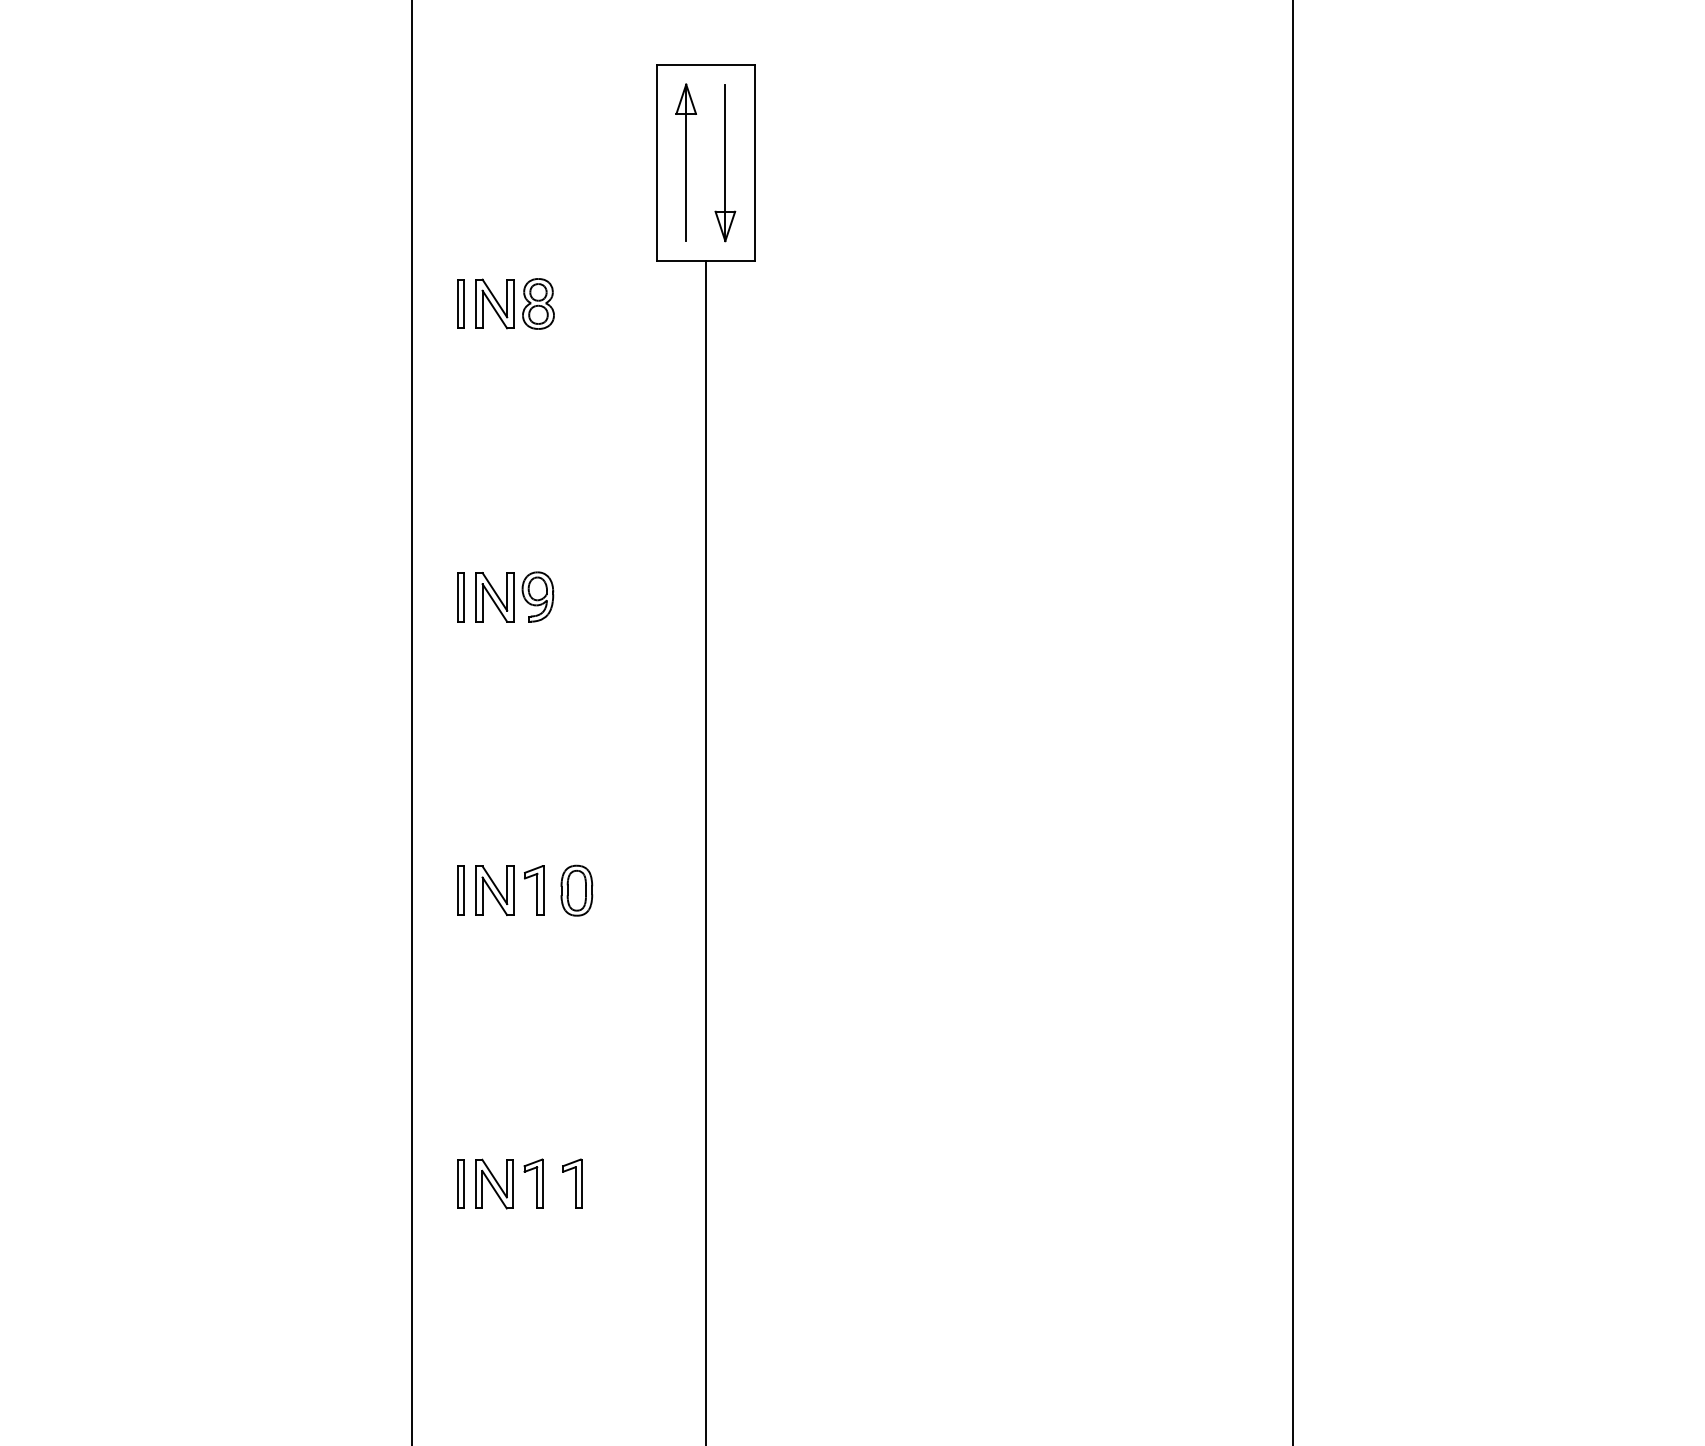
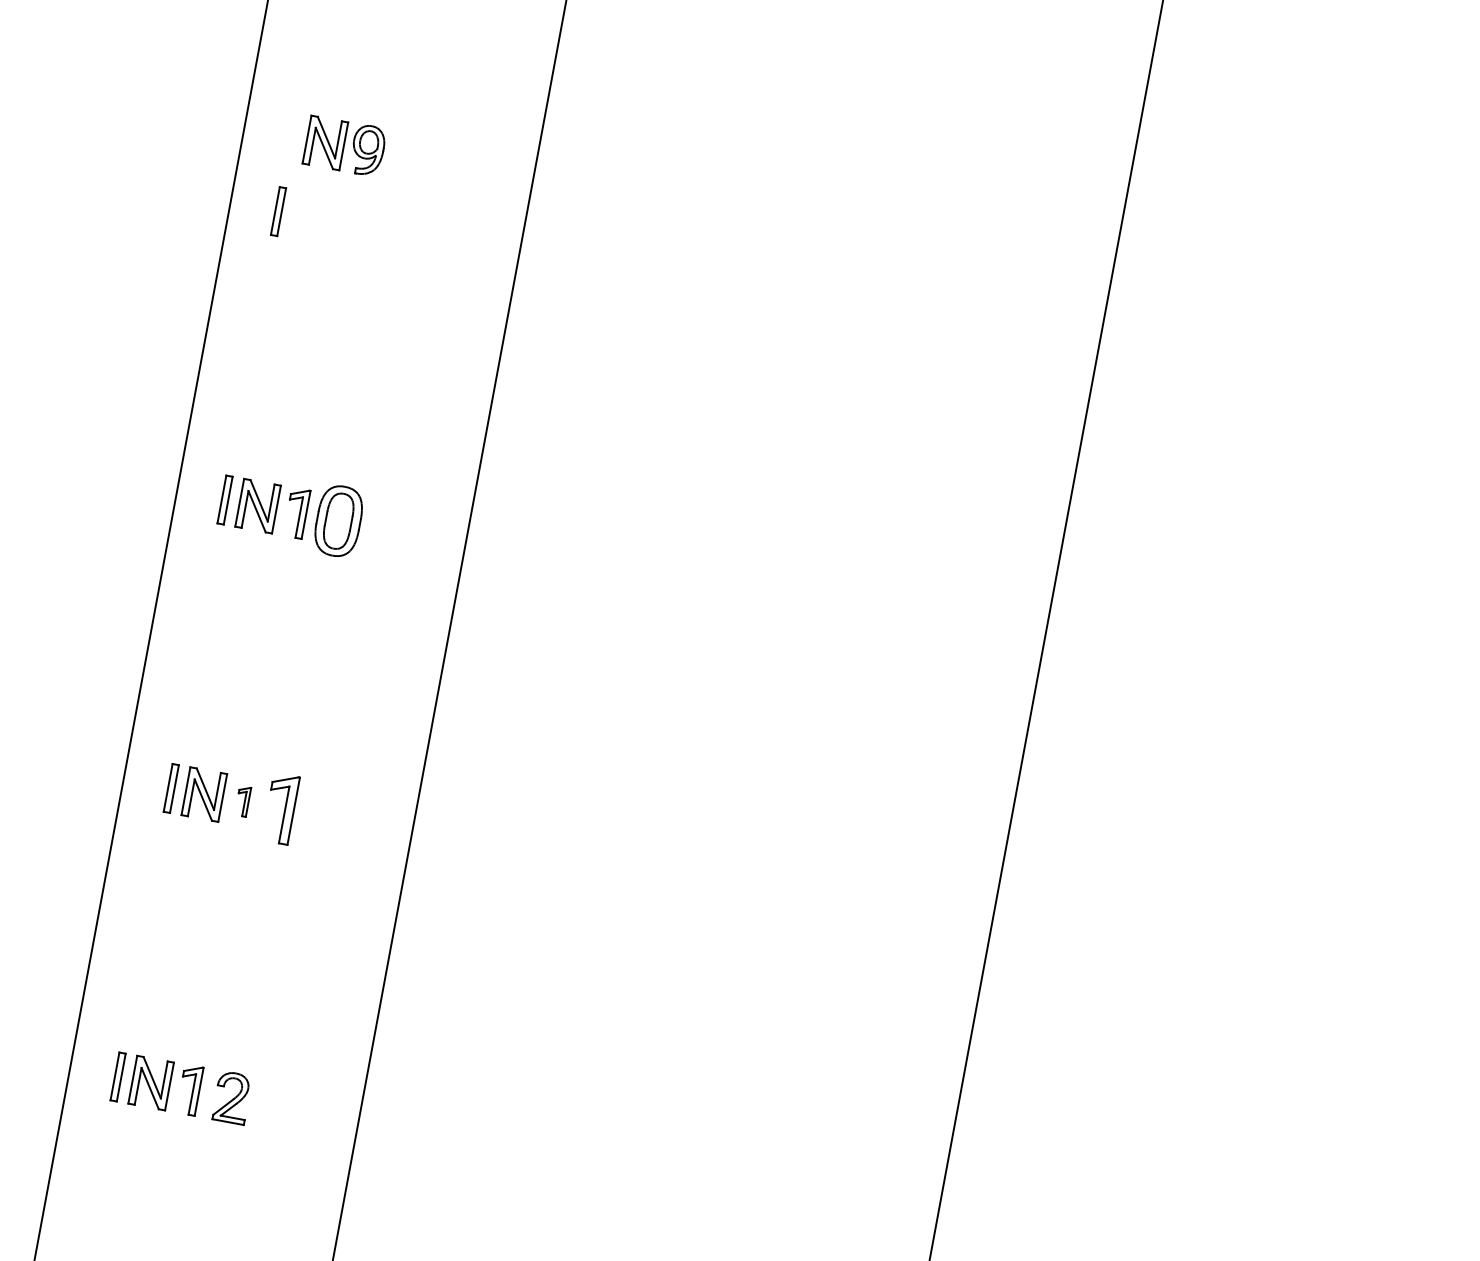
part: (514, 596) -> (344, 145), moved
part: (576, 890) -> (338, 520), size x1.4
part: (533, 1183) -> (242, 801), size x0.6
part: (572, 1183) -> (281, 808), size x1.4

